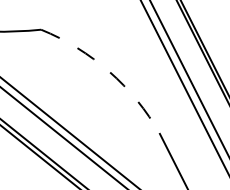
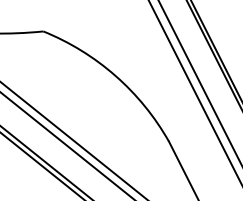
arc: (109, 71) -> (115, 75), dashed -> solid

